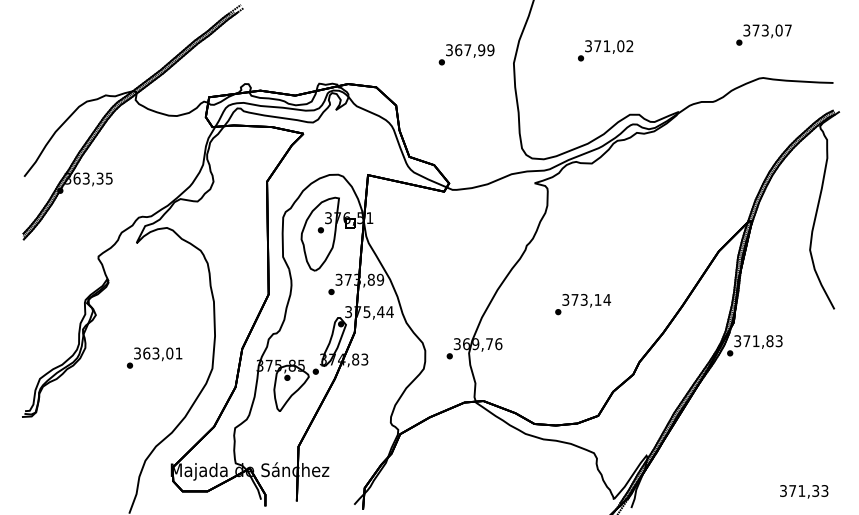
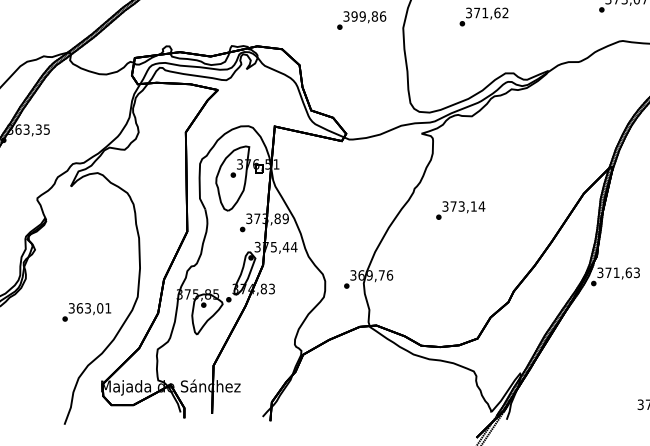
text: (620, 45) -> (497, 12), 371,02 -> 371,62
text: (474, 50) -> (368, 16), 367,99 -> 399,86
text: (583, 304) -> (461, 210), moved
text: (769, 340) -> (628, 272), 371,83 -> 371,63
text: (154, 357) -> (86, 311), moved

